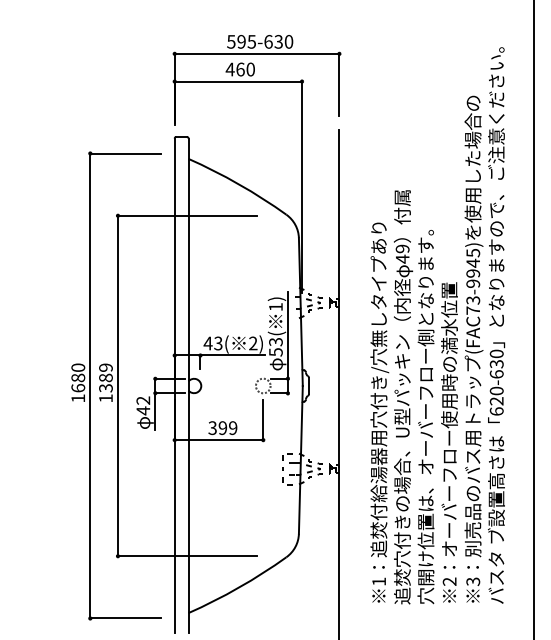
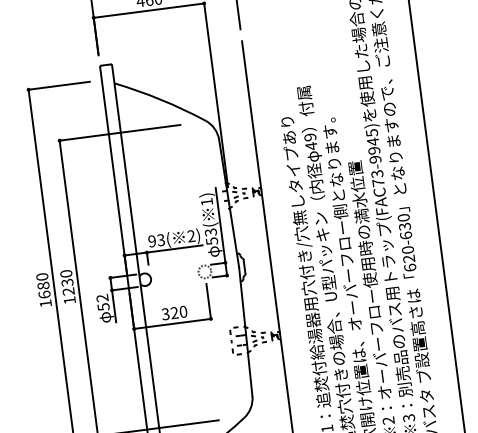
text: (207, 343) -> (151, 241), 43( -> 93(
text: (105, 377) -> (67, 282), 1389 -> 1230
text: (143, 410) -> (103, 306), 42 -> 52
text: (227, 428) -> (178, 312), 399 -> 320

